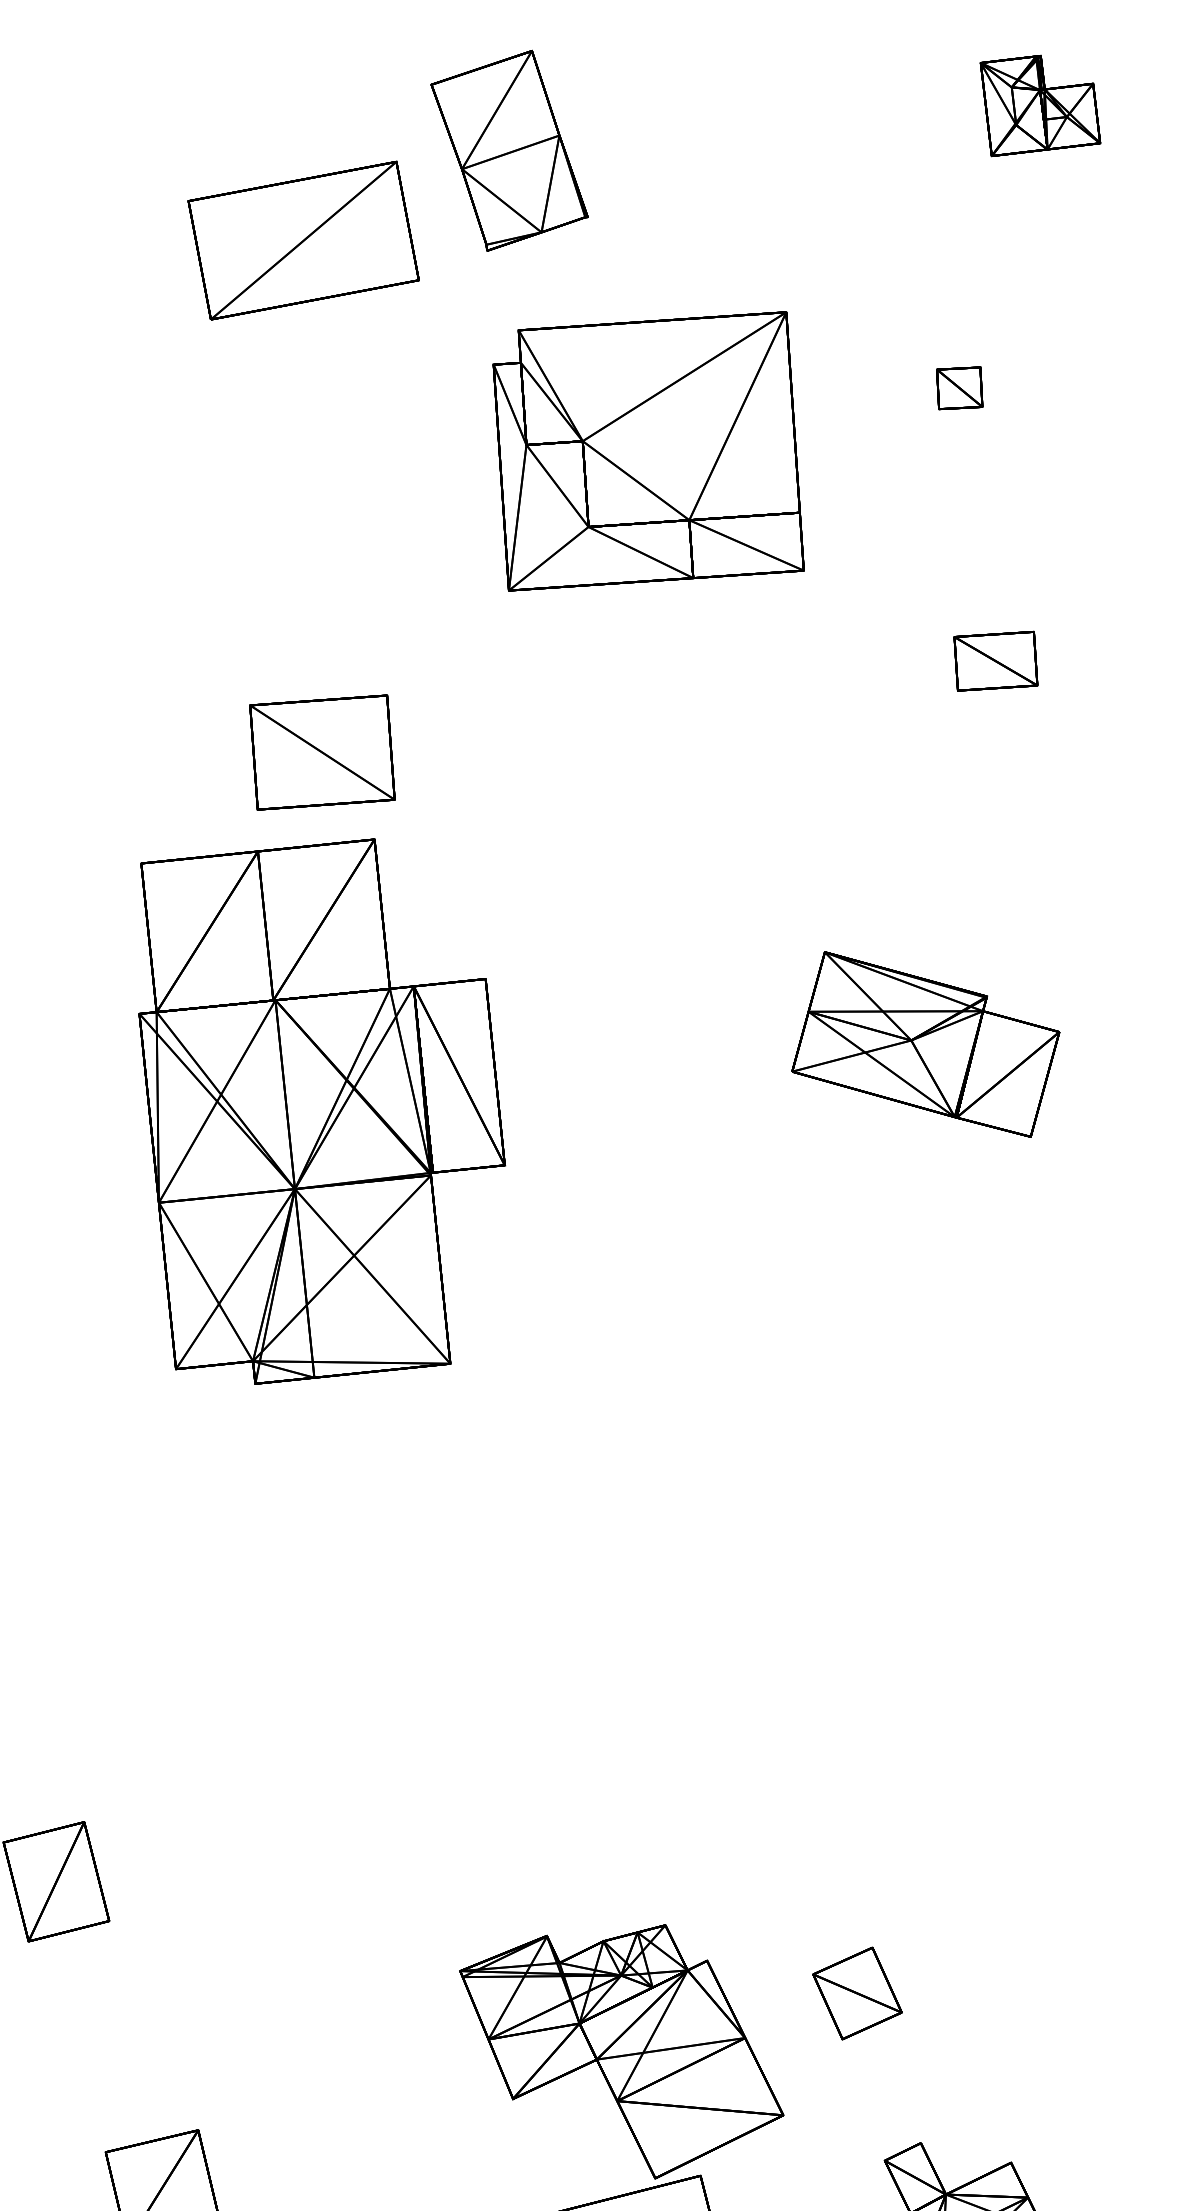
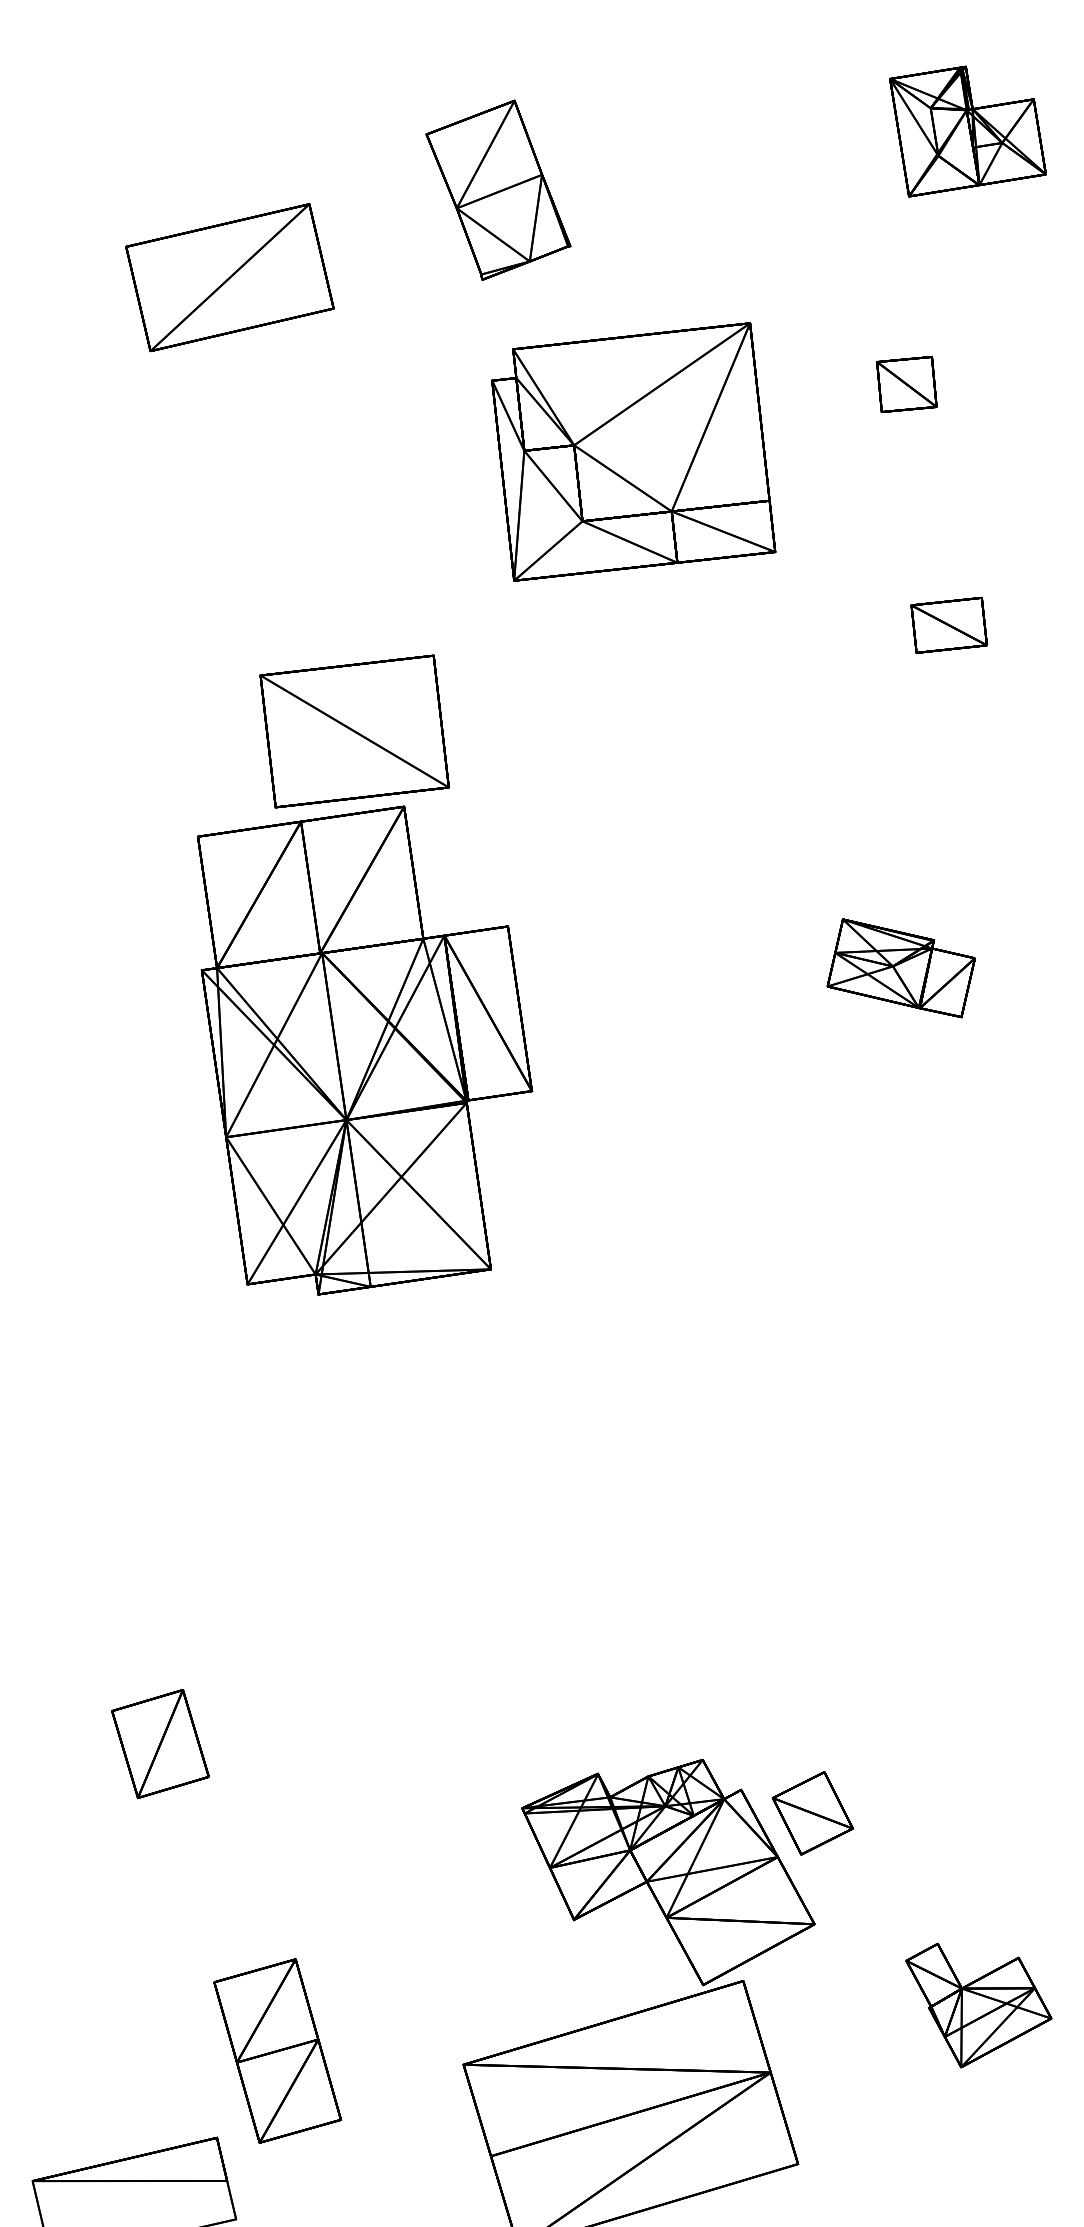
part: (1039, 106) -> (967, 131), size x1.43
part: (303, 240) -> (229, 277), moved
part: (959, 387) -> (906, 383), size x1.43
part: (322, 752) -> (354, 731), size x1.43
part: (925, 1044) -> (900, 968), size x0.62
part: (857, 1993) -> (812, 1813), moved

